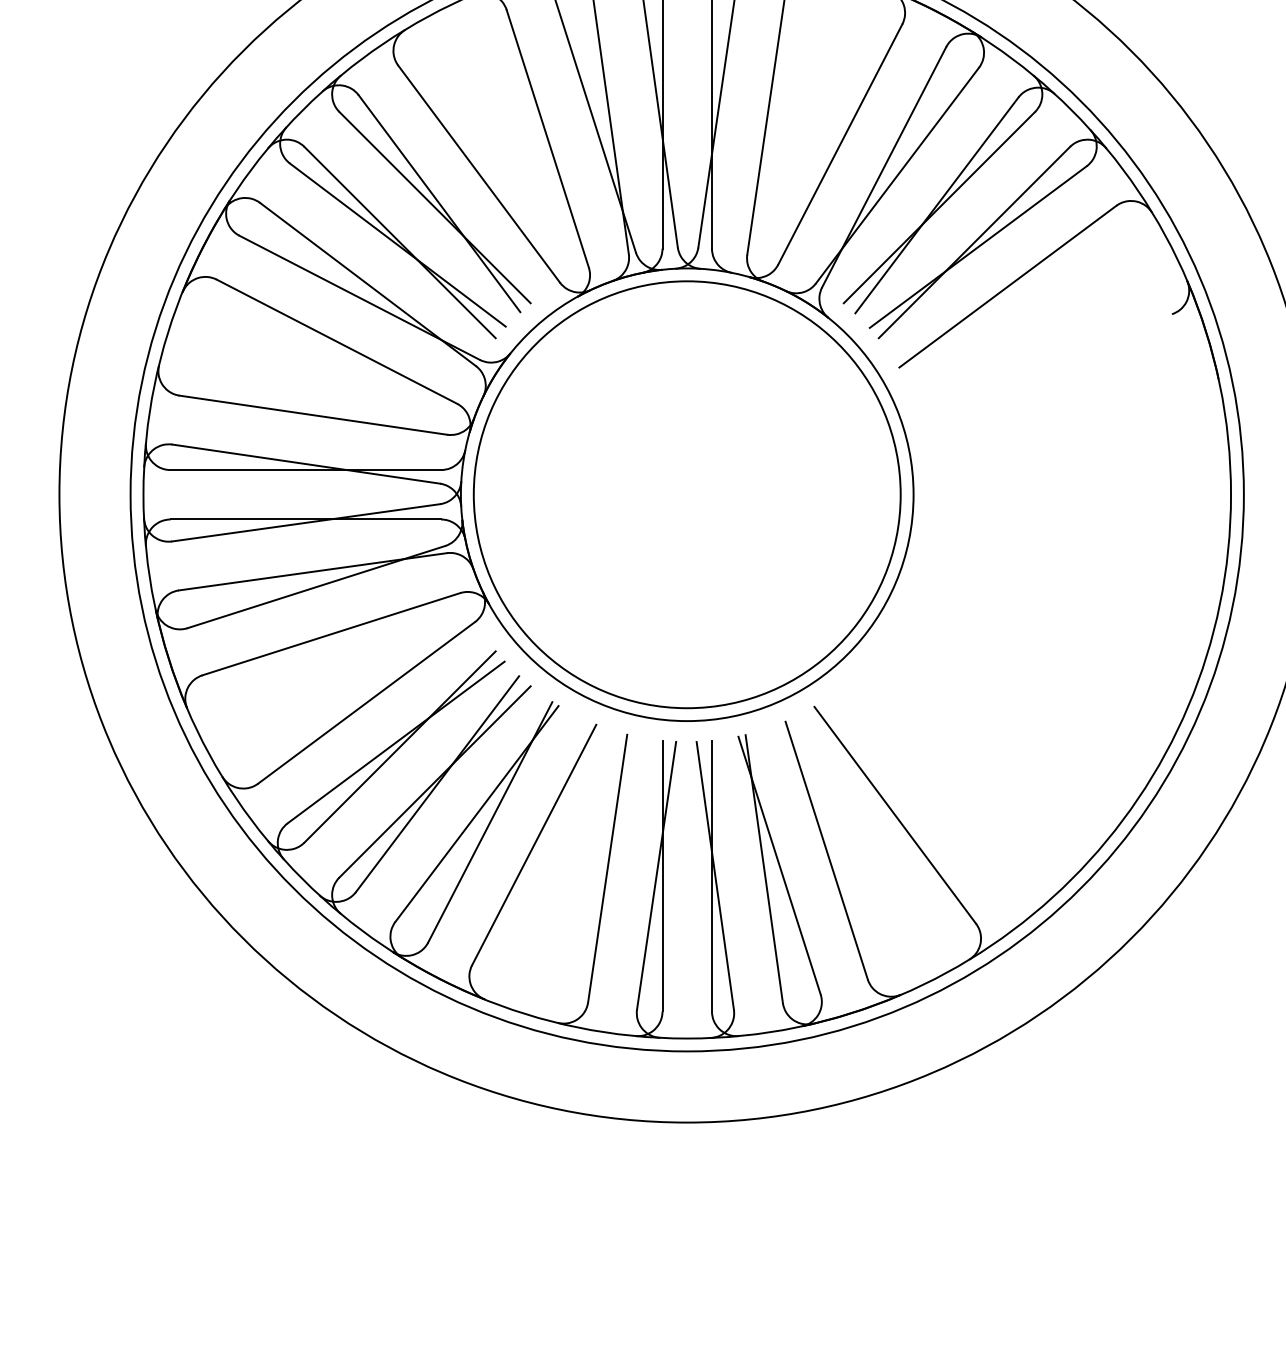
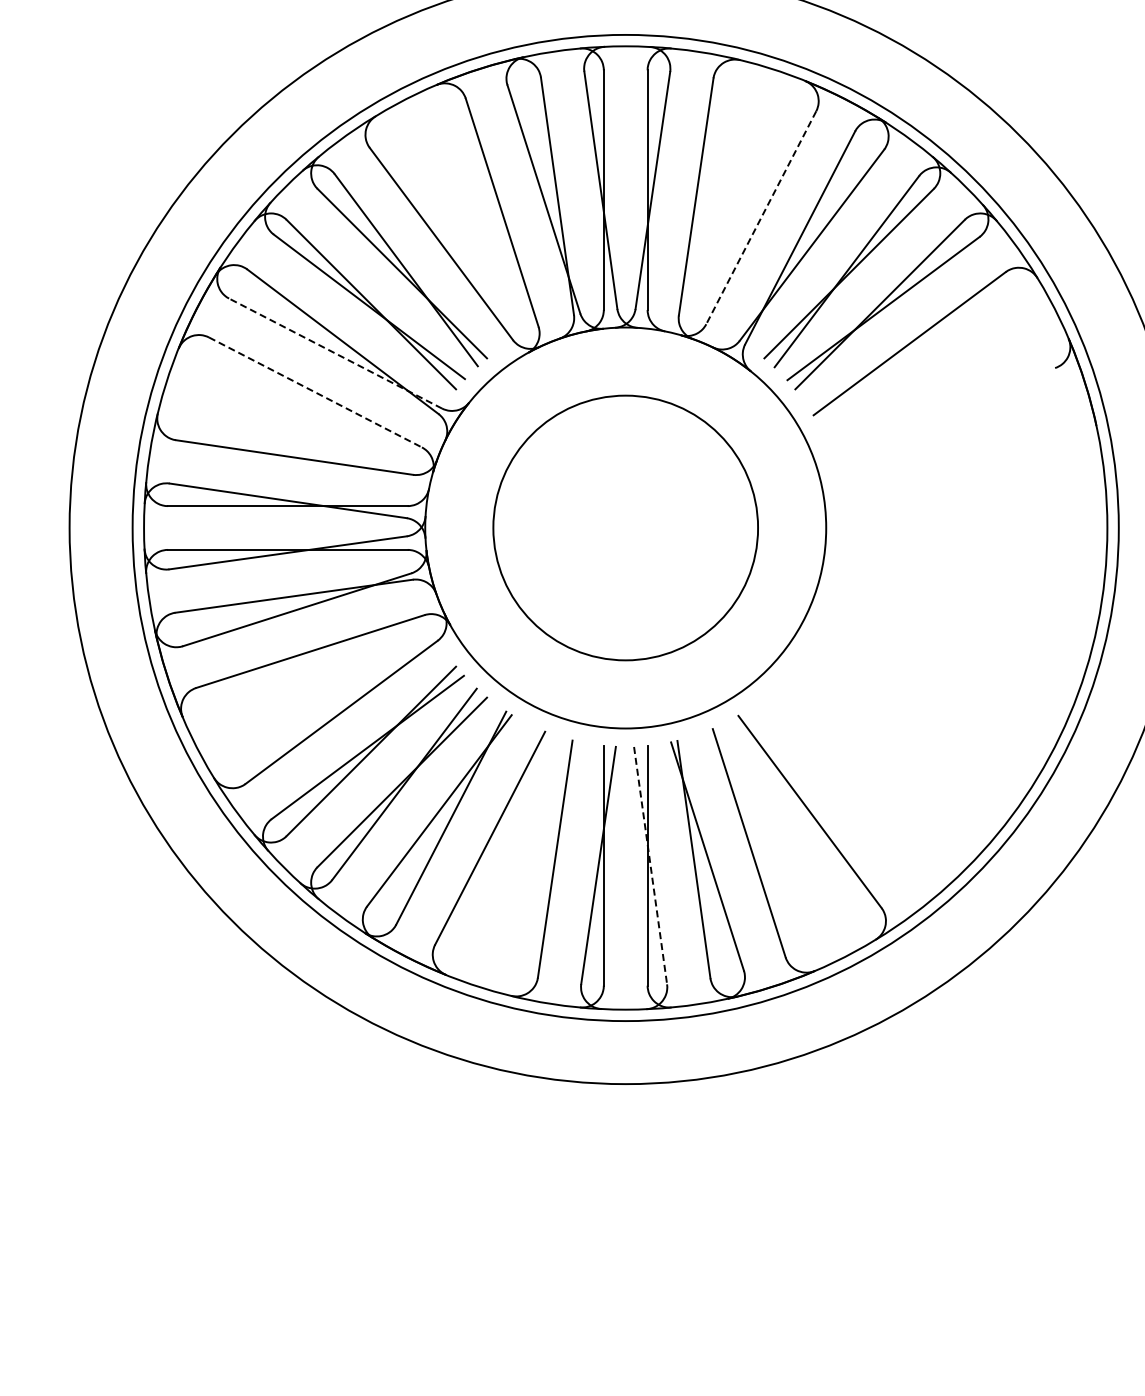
line: (840, 144) -> (761, 217), solid -> dashed
line: (359, 297) -> (335, 353), solid -> dashed
line: (337, 341) -> (315, 392), solid -> dashed
circle: (686, 494) -> (625, 527), size x0.7
line: (715, 875) -> (650, 865), solid -> dashed

